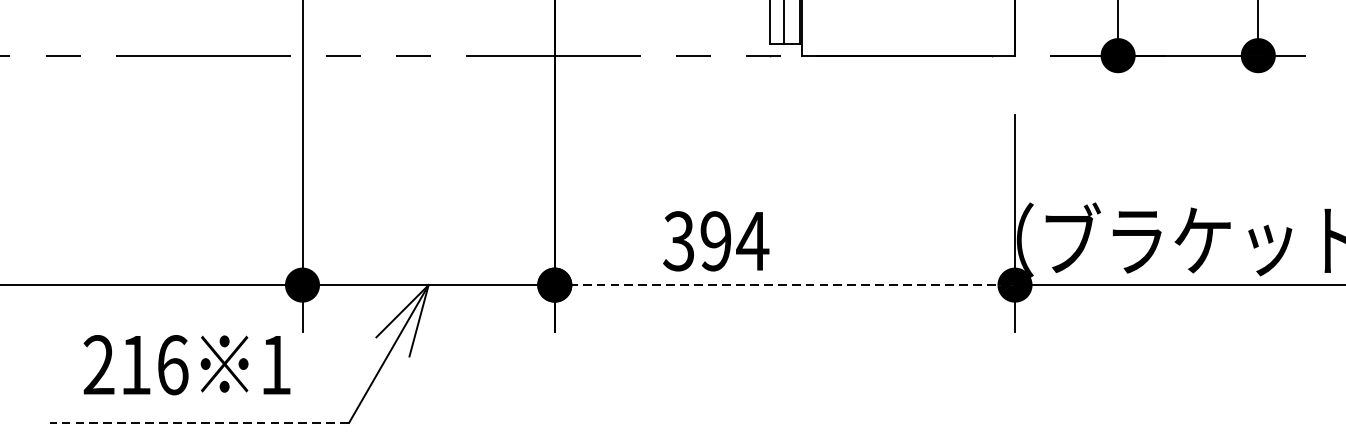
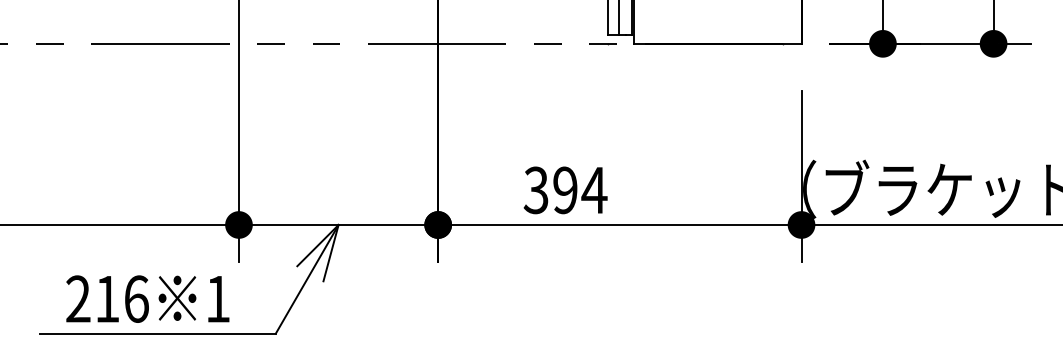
line: (784, 285) -> (619, 225), dashed -> solid
text: (186, 364) -> (147, 298), moved
line: (199, 422) -> (157, 333), dashed -> solid

